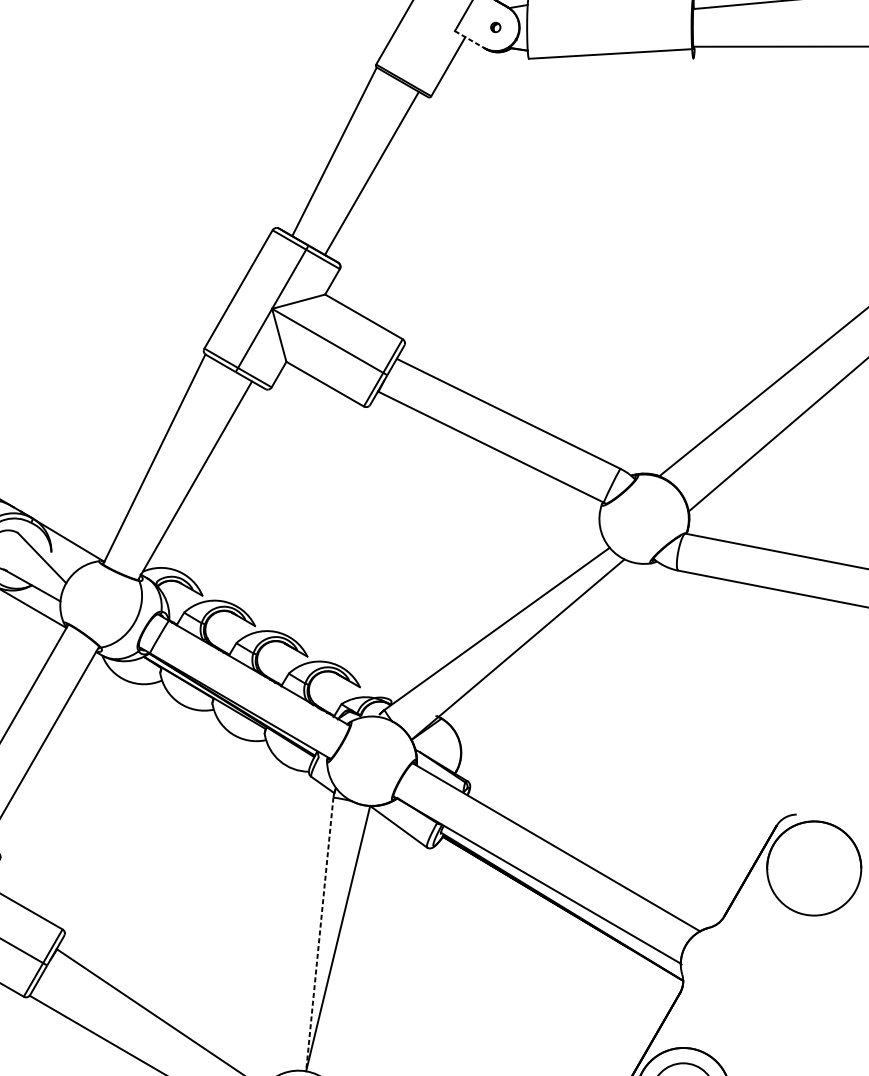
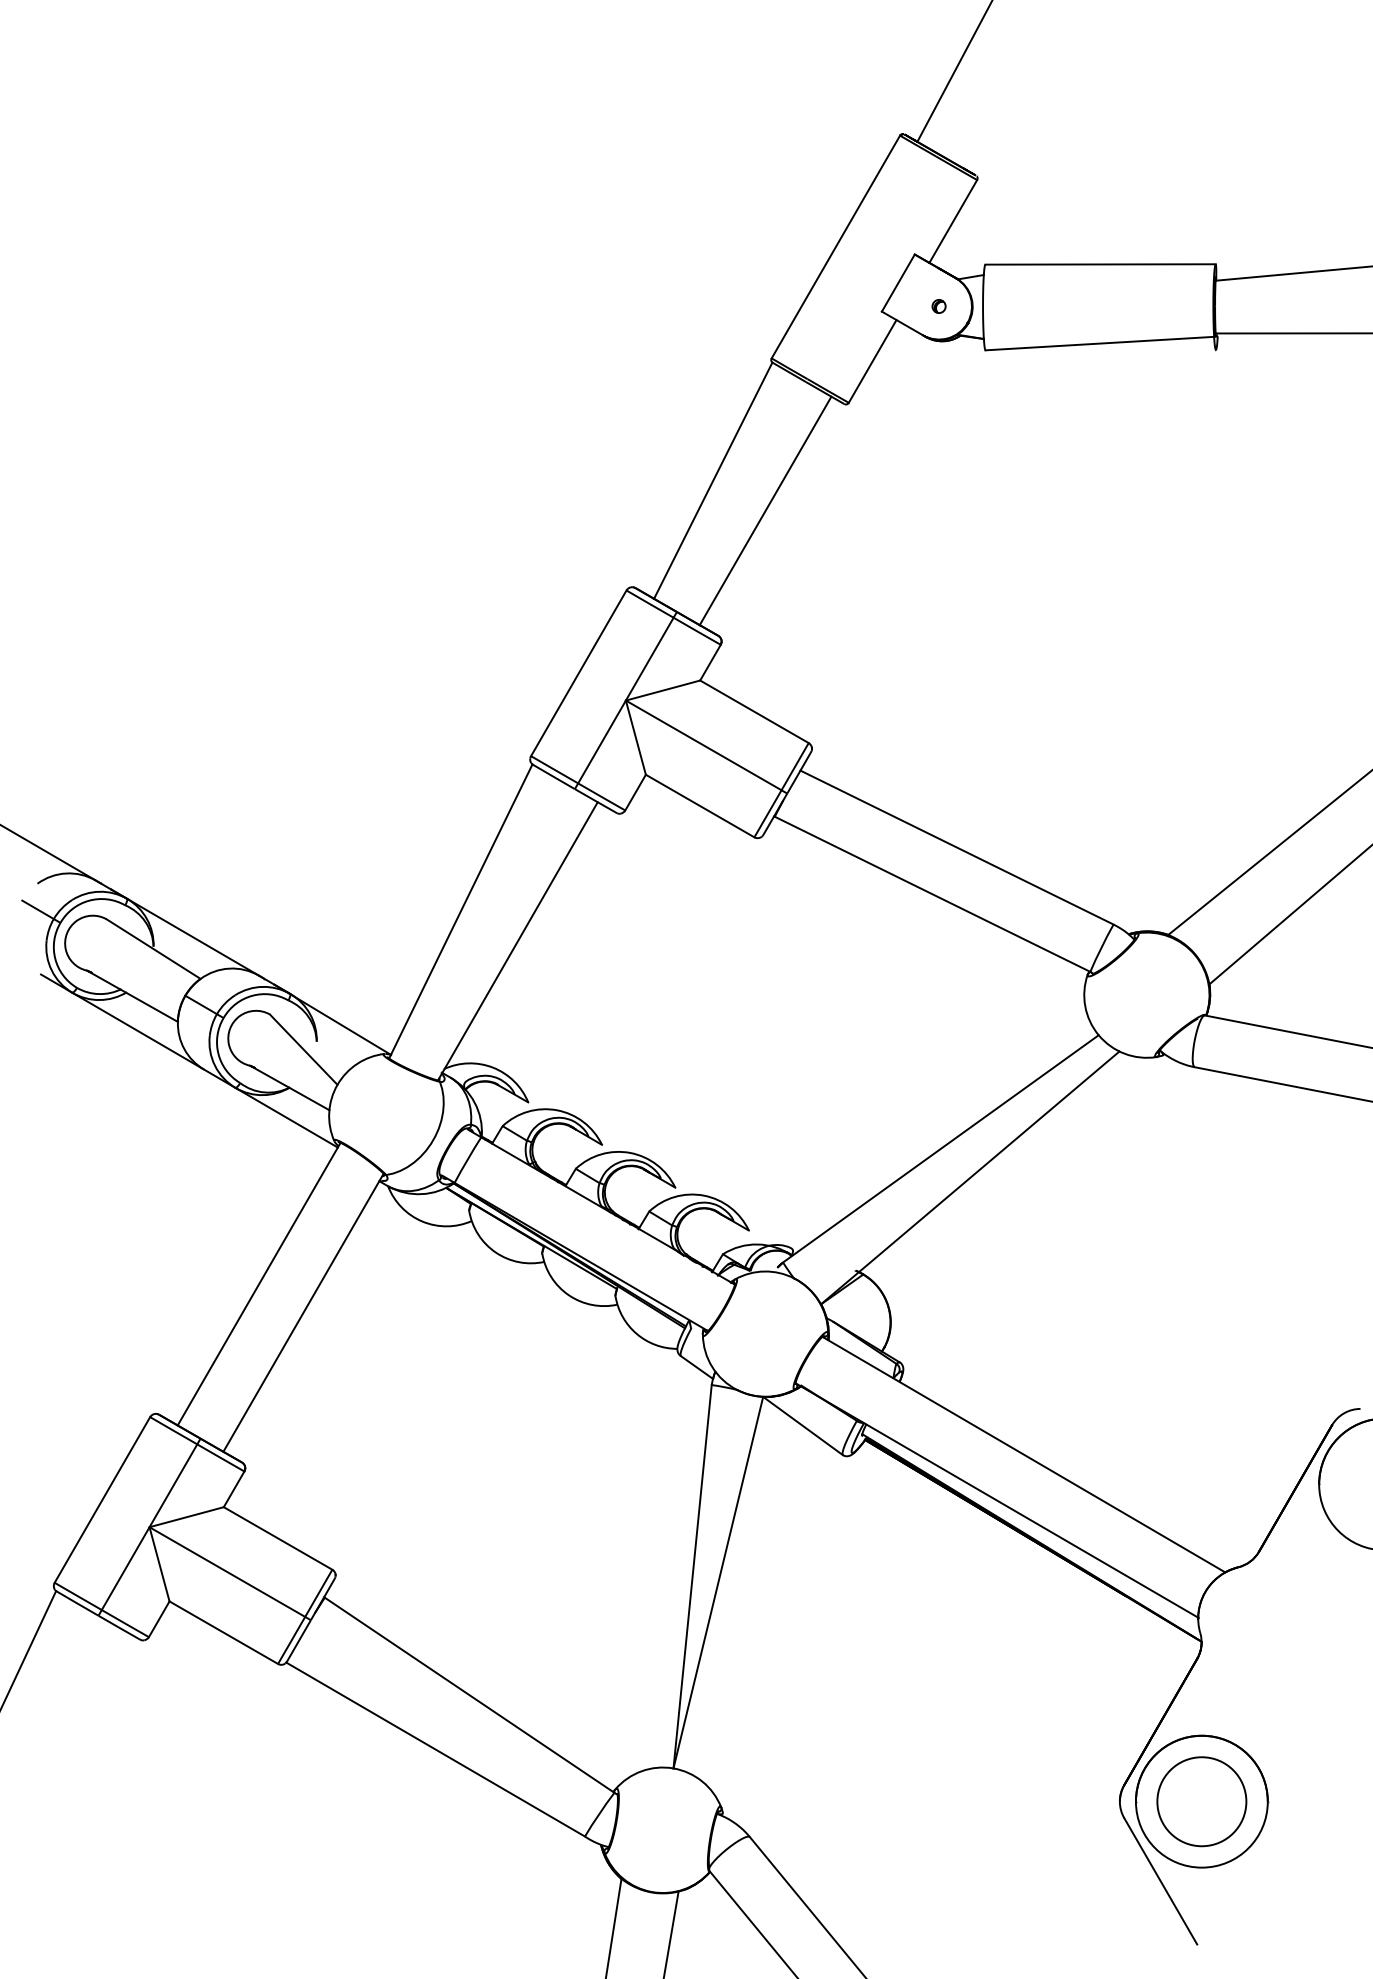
line: (469, 39) -> (902, 323), dashed -> solid
line: (319, 934) -> (692, 1576), dashed -> solid

